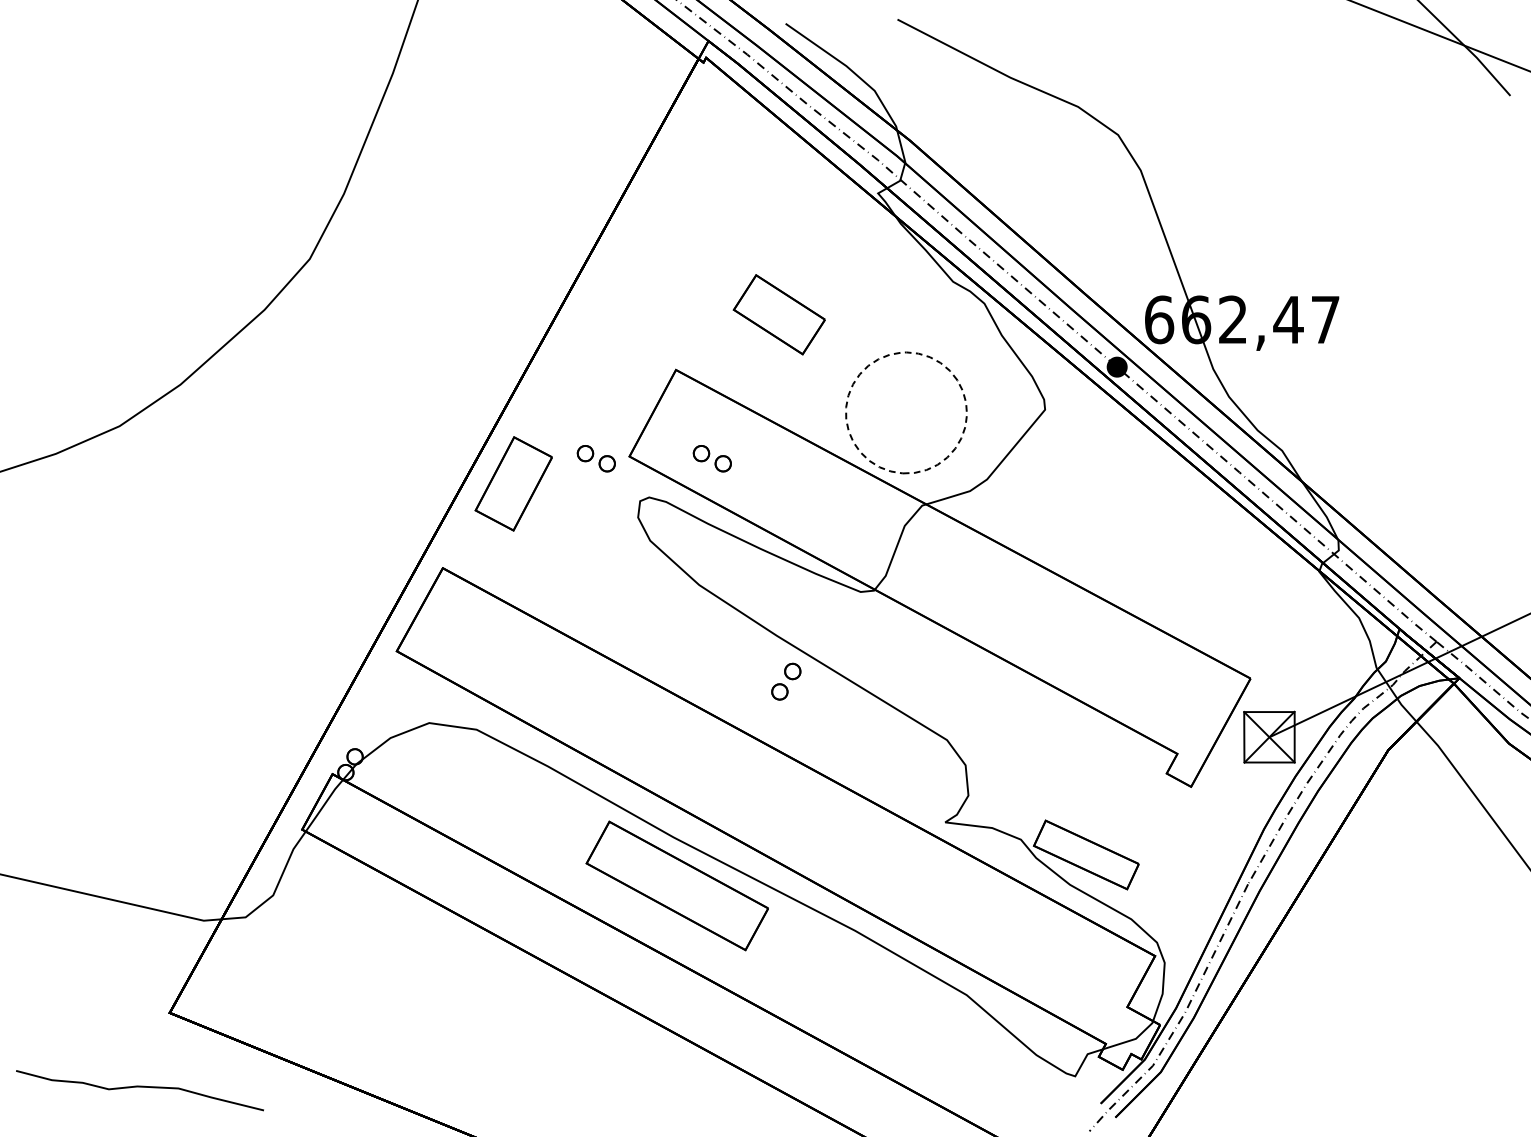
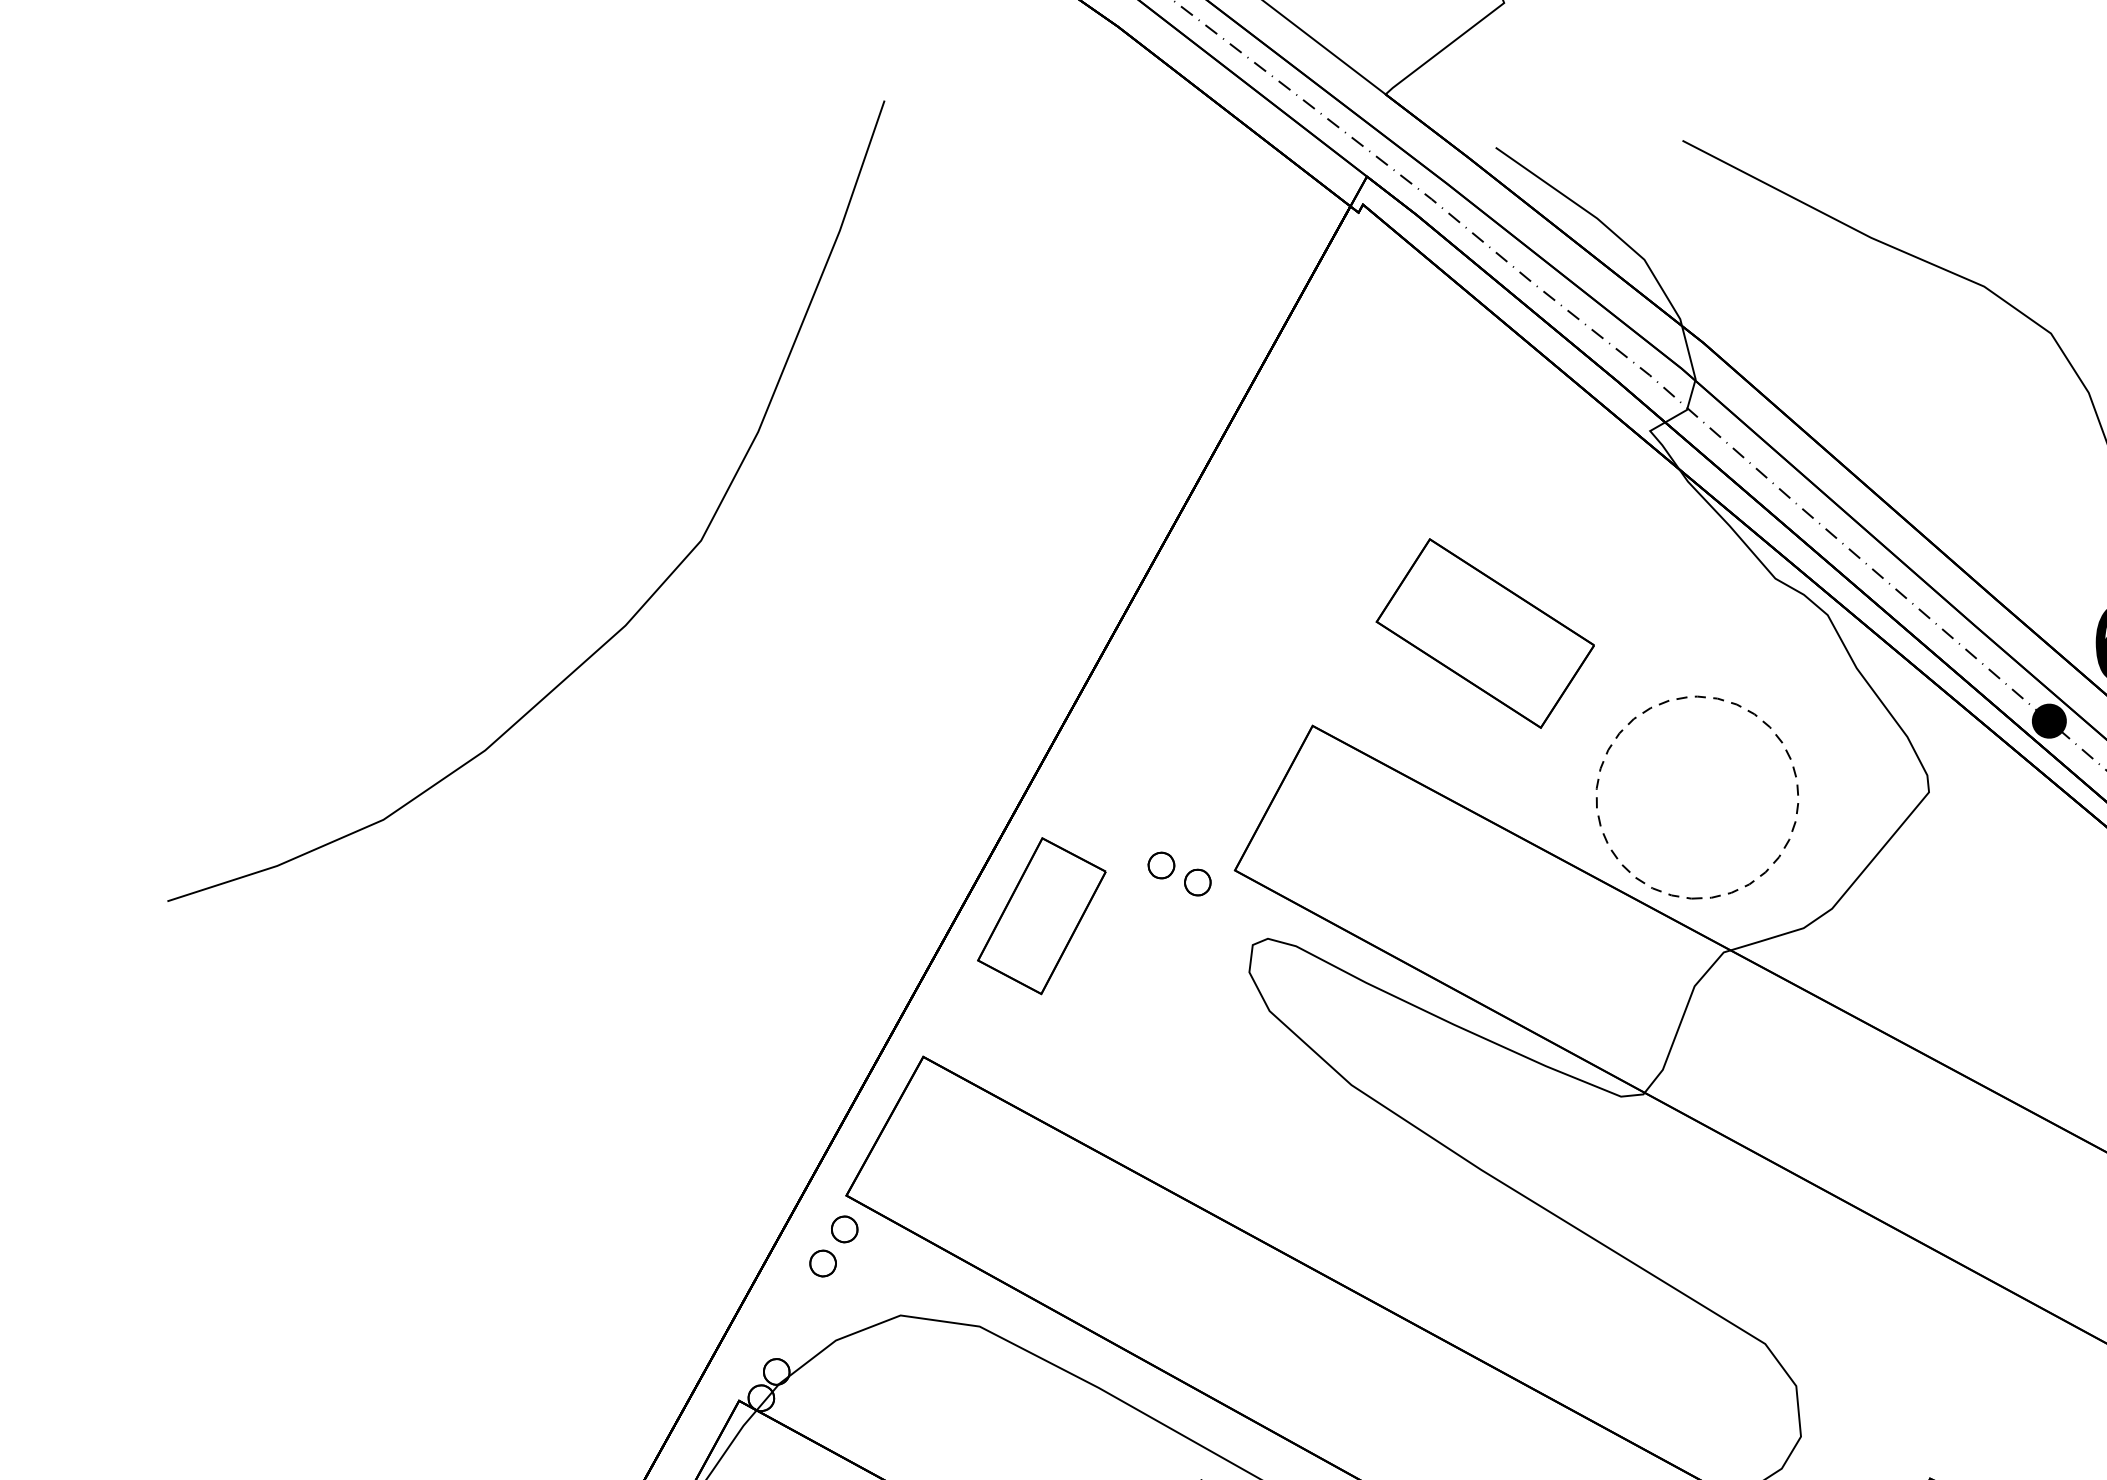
part: (779, 314) -> (1485, 633), size x1.43
part: (711, 458) -> (1371, 873), removed
part: (786, 681) -> (834, 1246), moved

